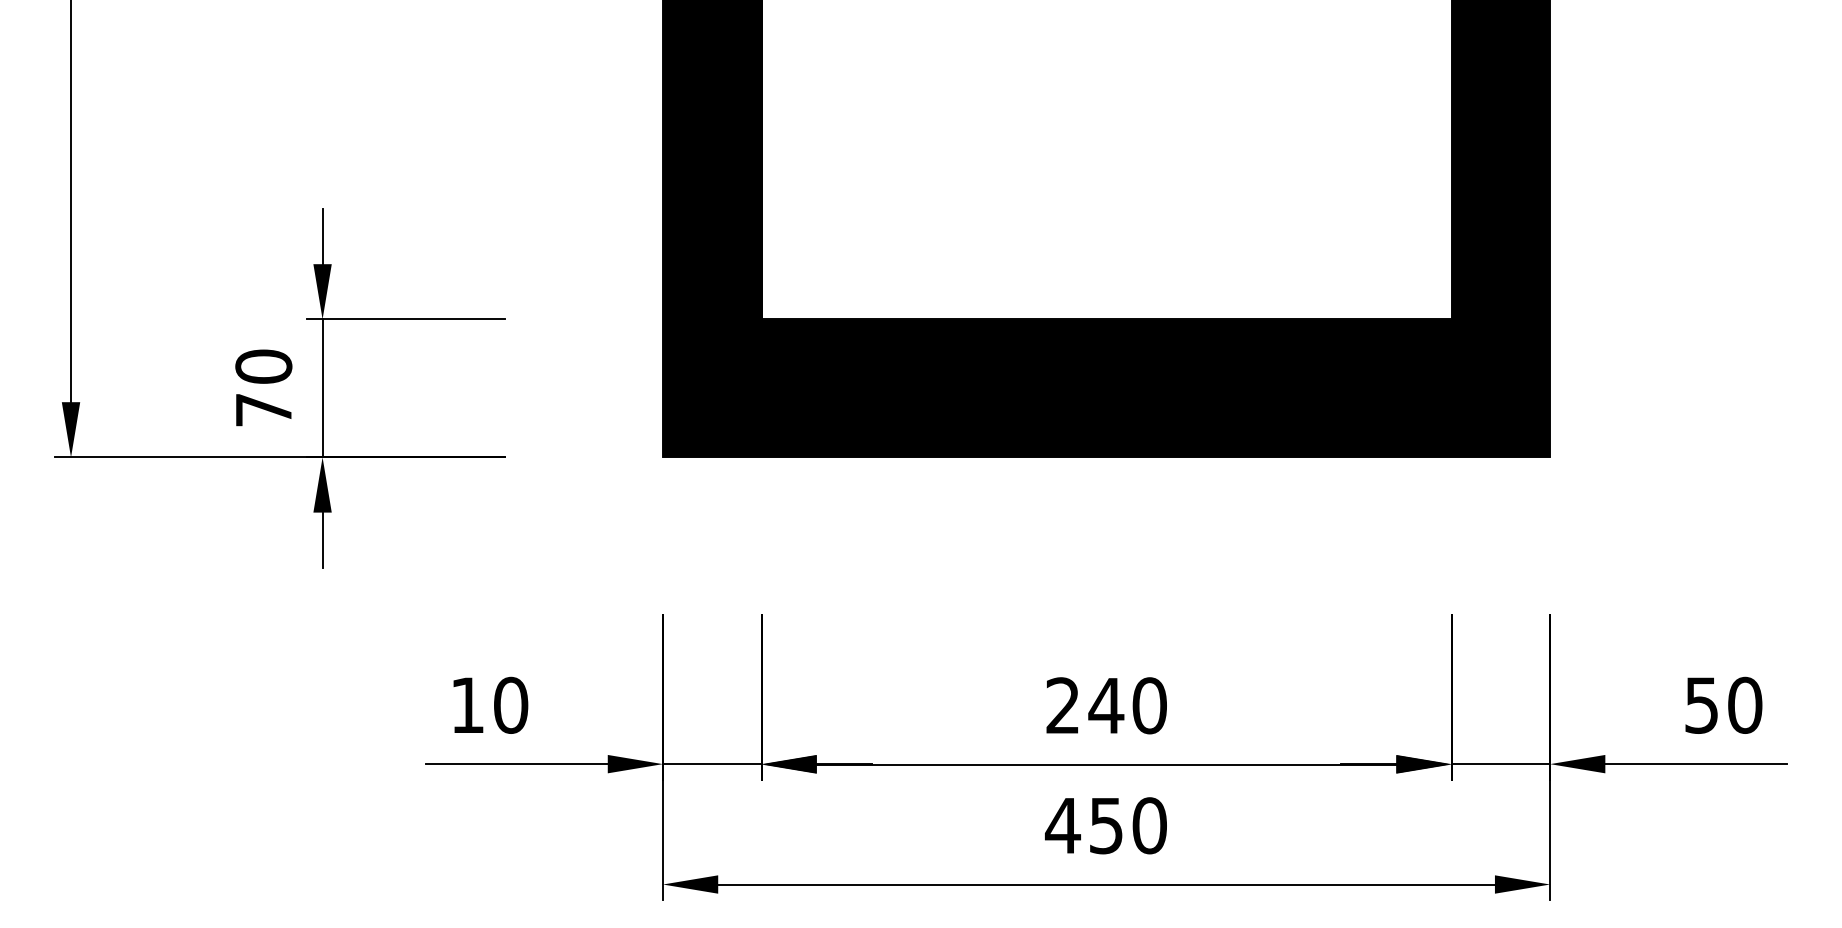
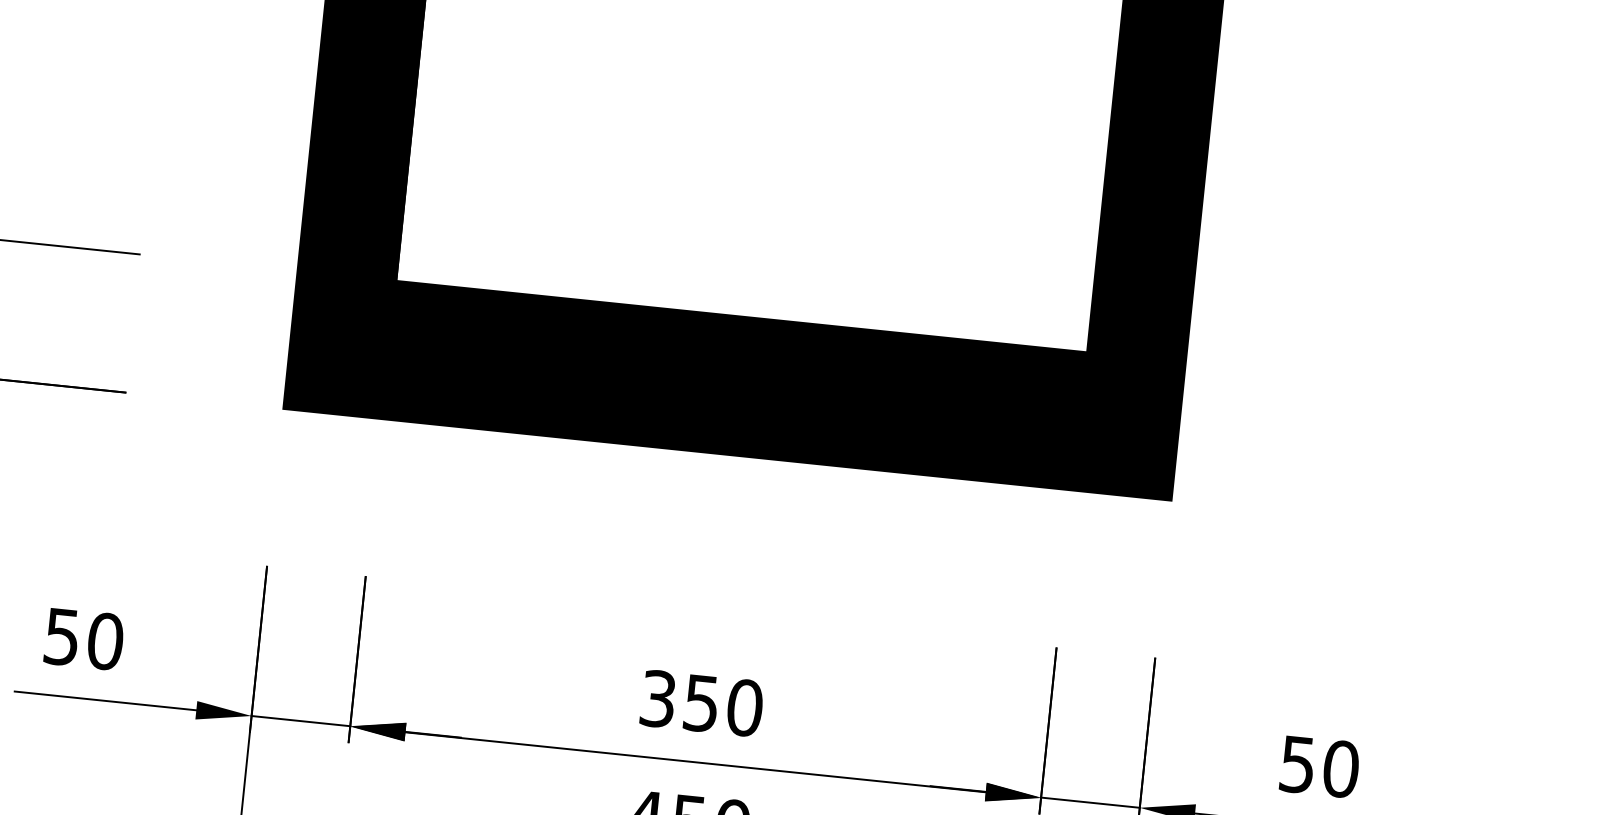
text: (467, 705) -> (61, 637), 10 -> 50
text: (1085, 705) -> (680, 701), 240 -> 350

